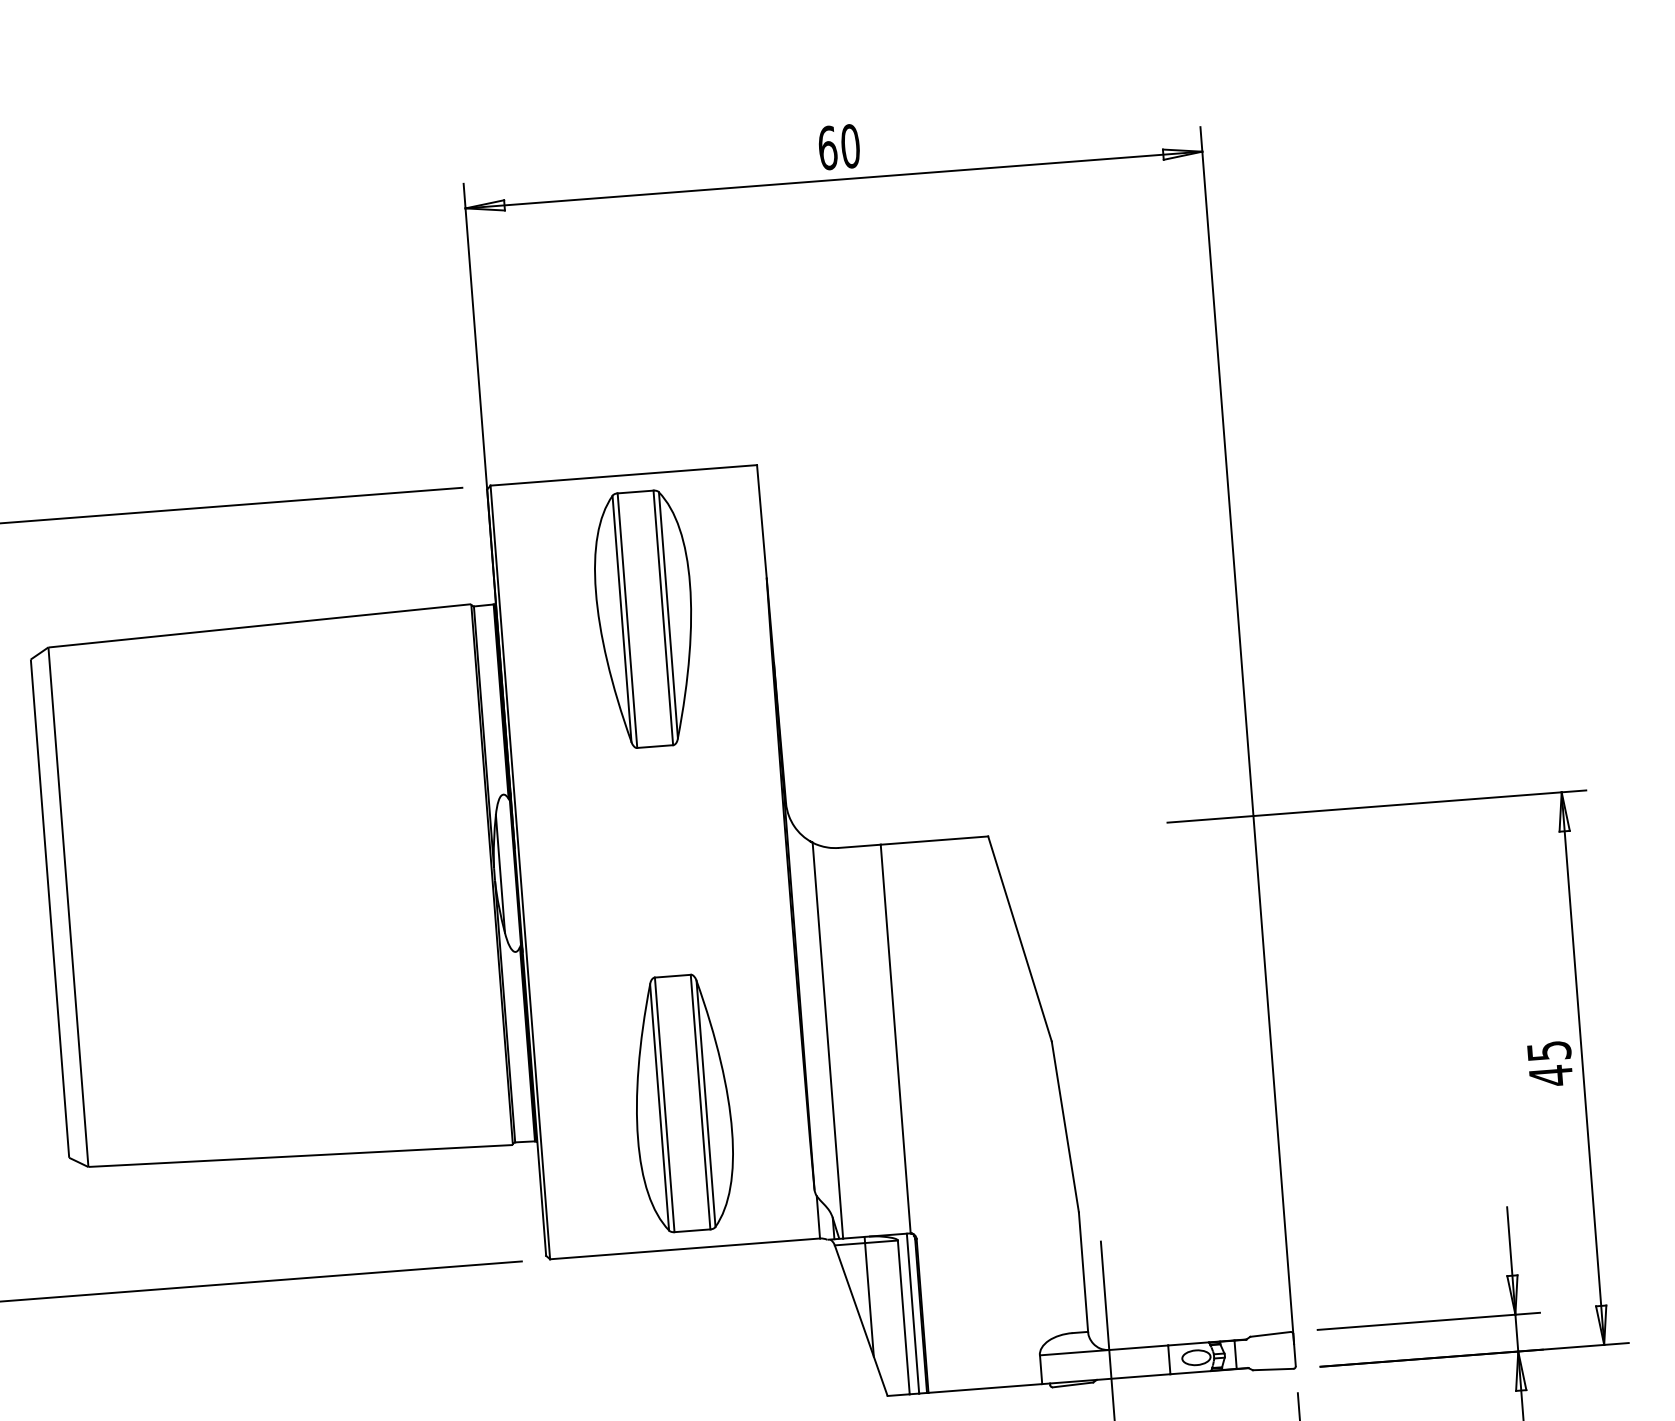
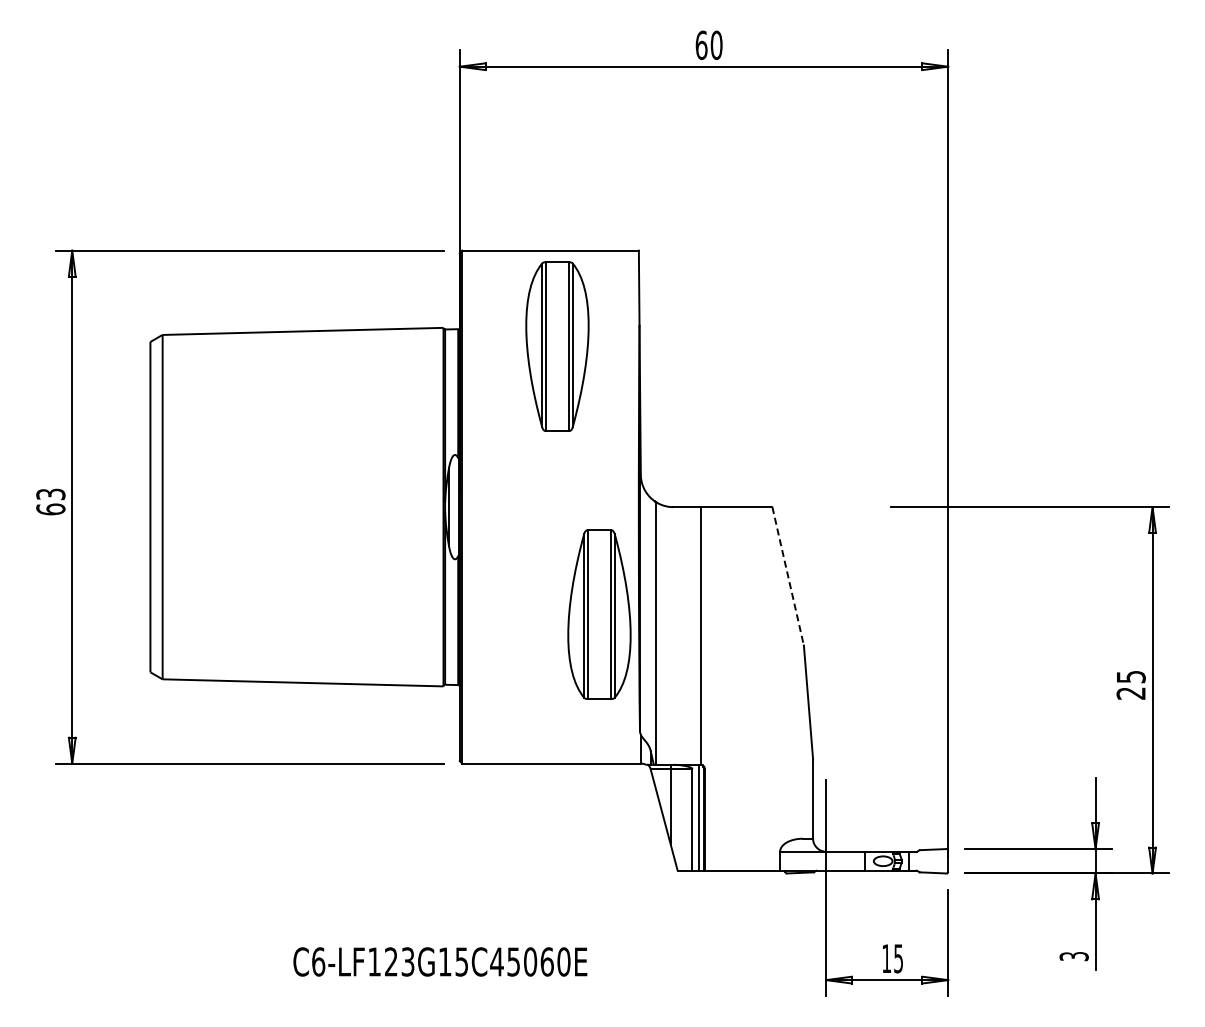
line: (1020, 939) -> (788, 576), solid -> dashed
text: (1550, 1076) -> (1130, 693), 45 -> 25
part: (682, 1103) -> (599, 614), moved

